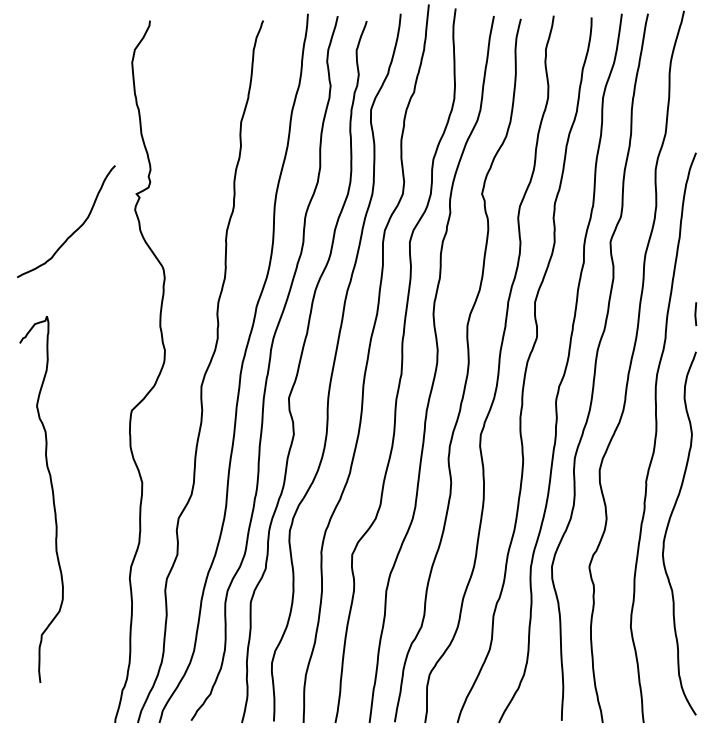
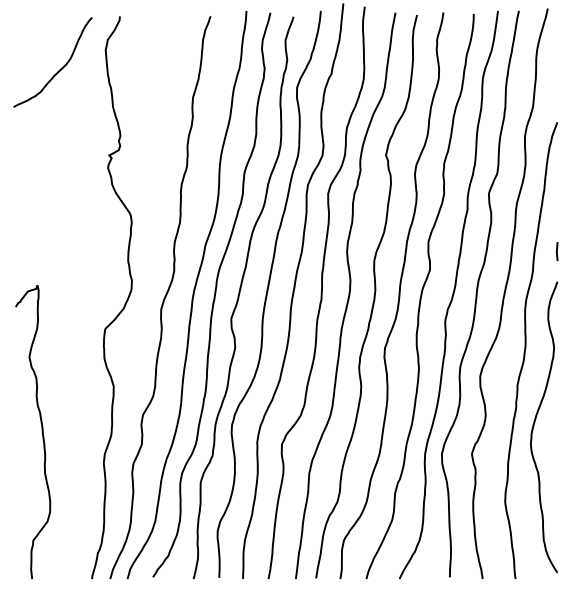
curve: (74, 230) -> (59, 69), moved
curve: (52, 500) -> (41, 432), moved

